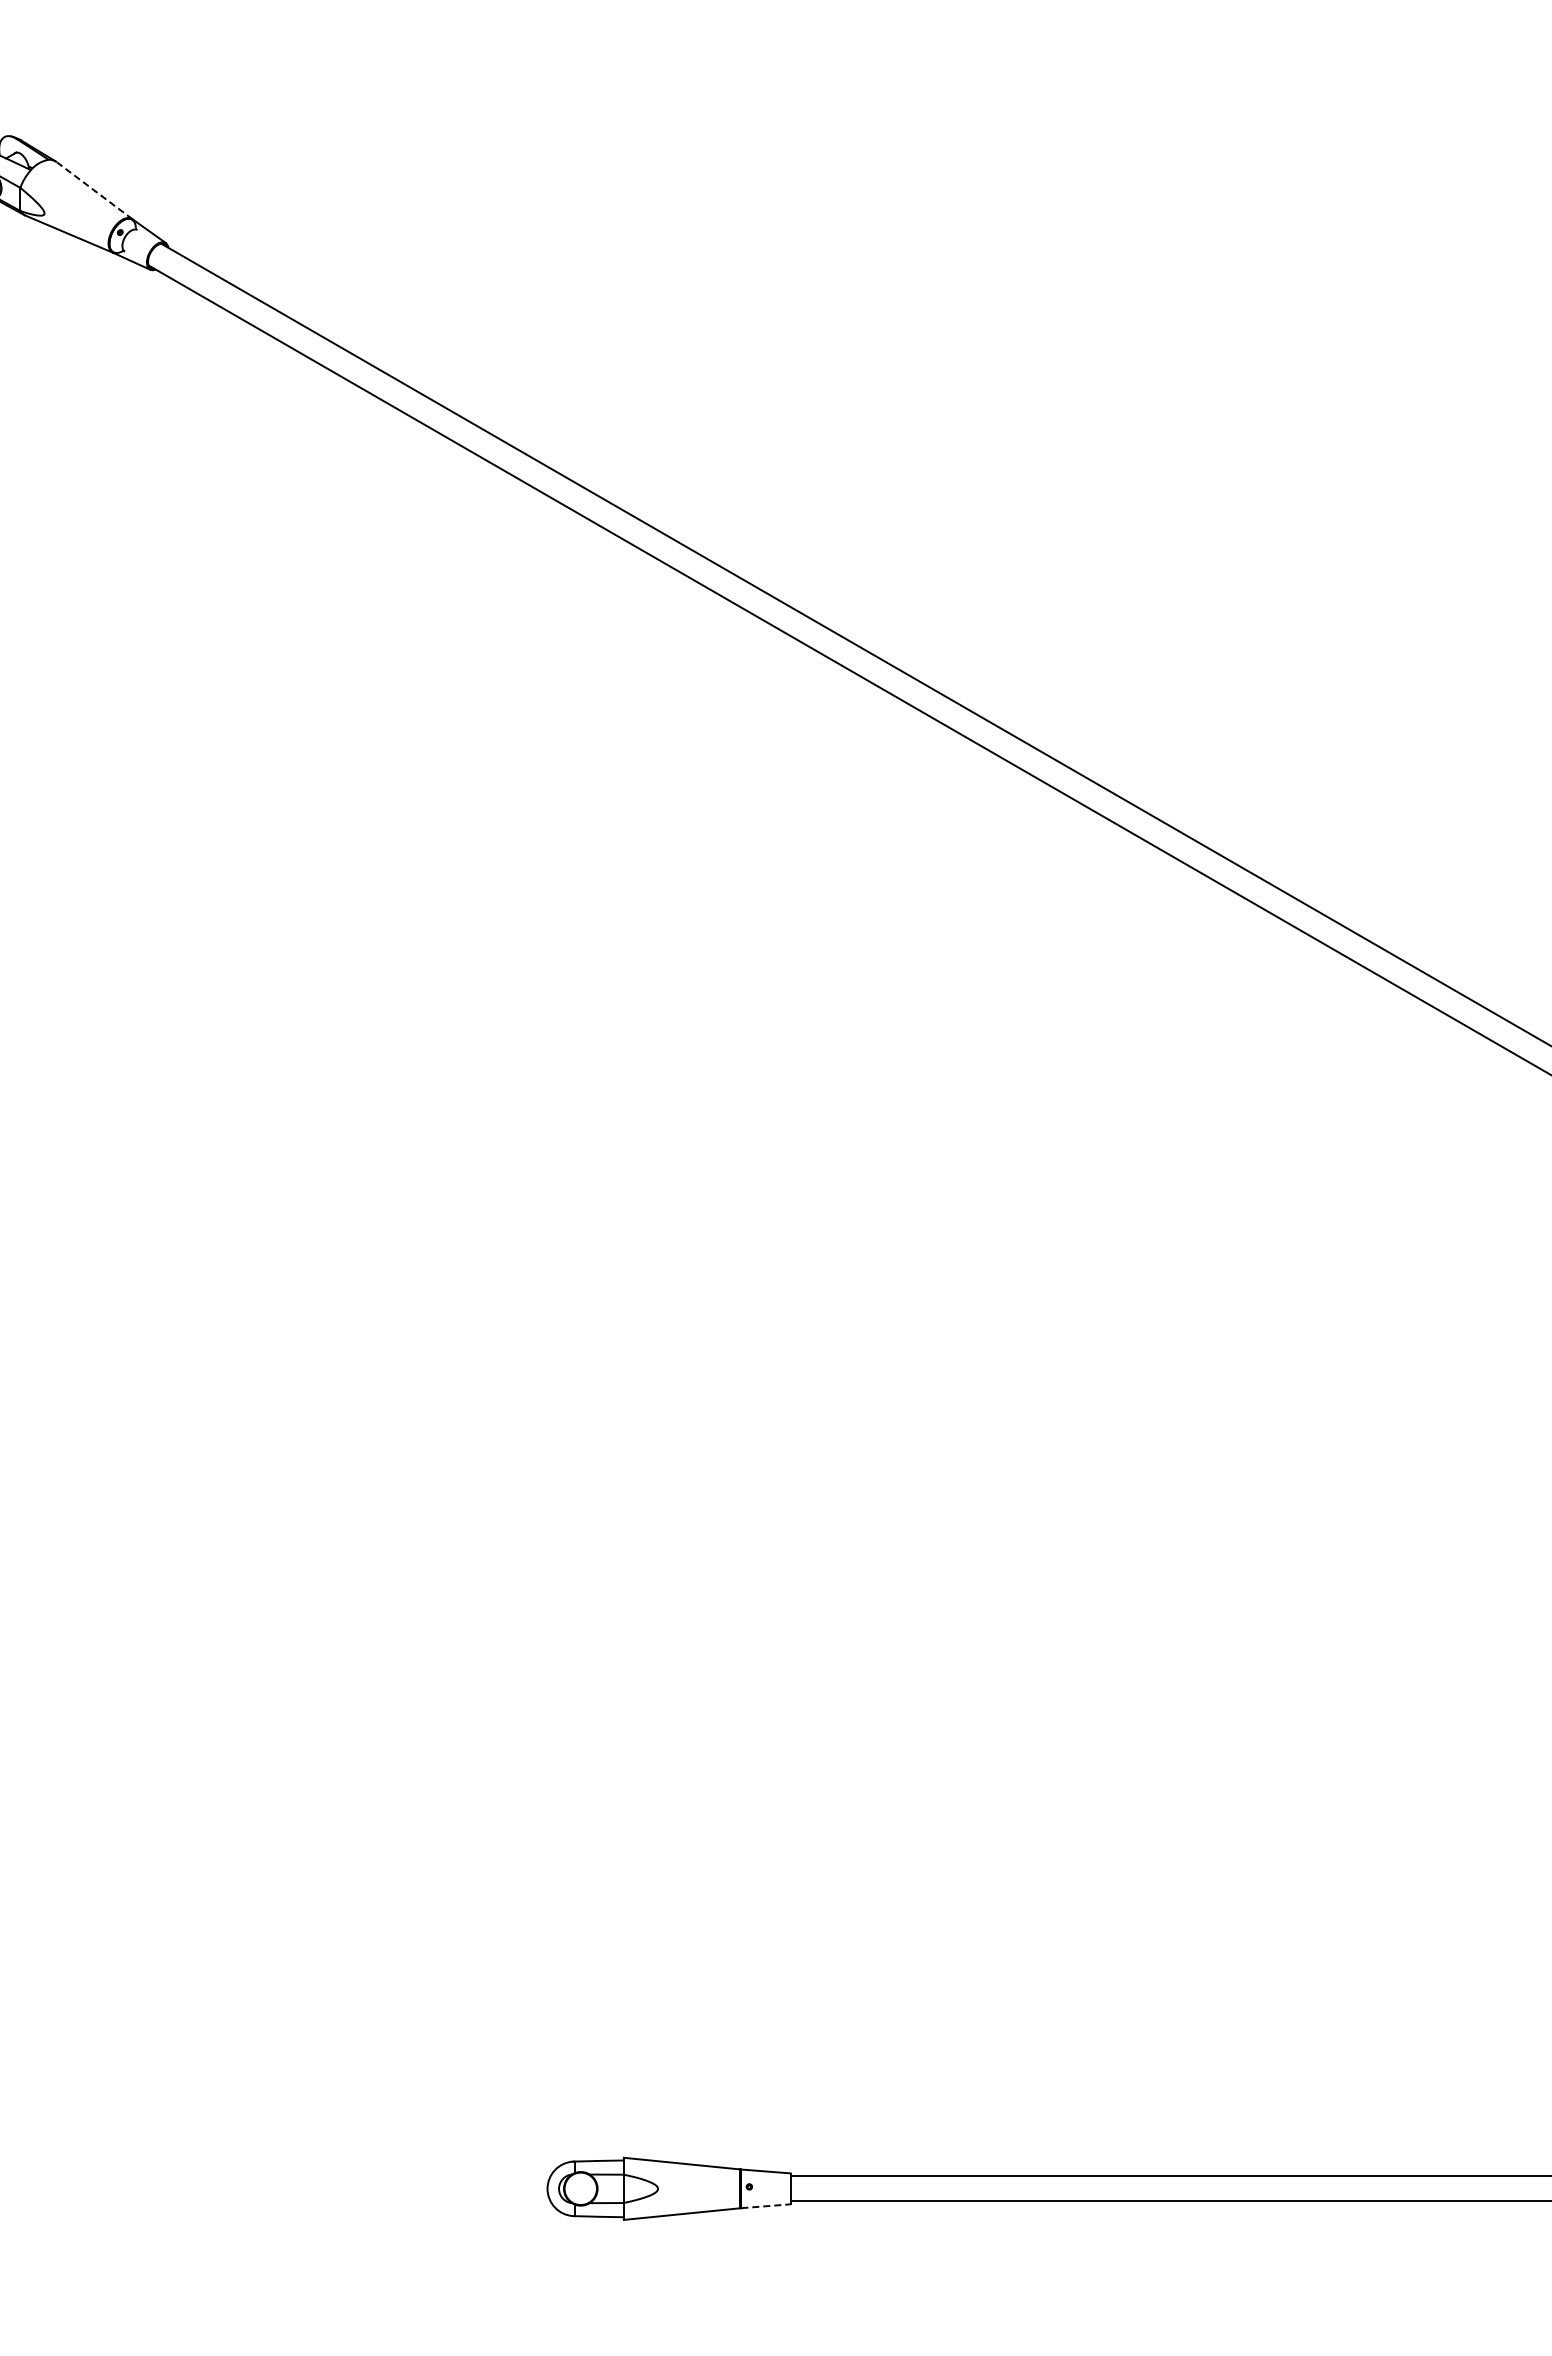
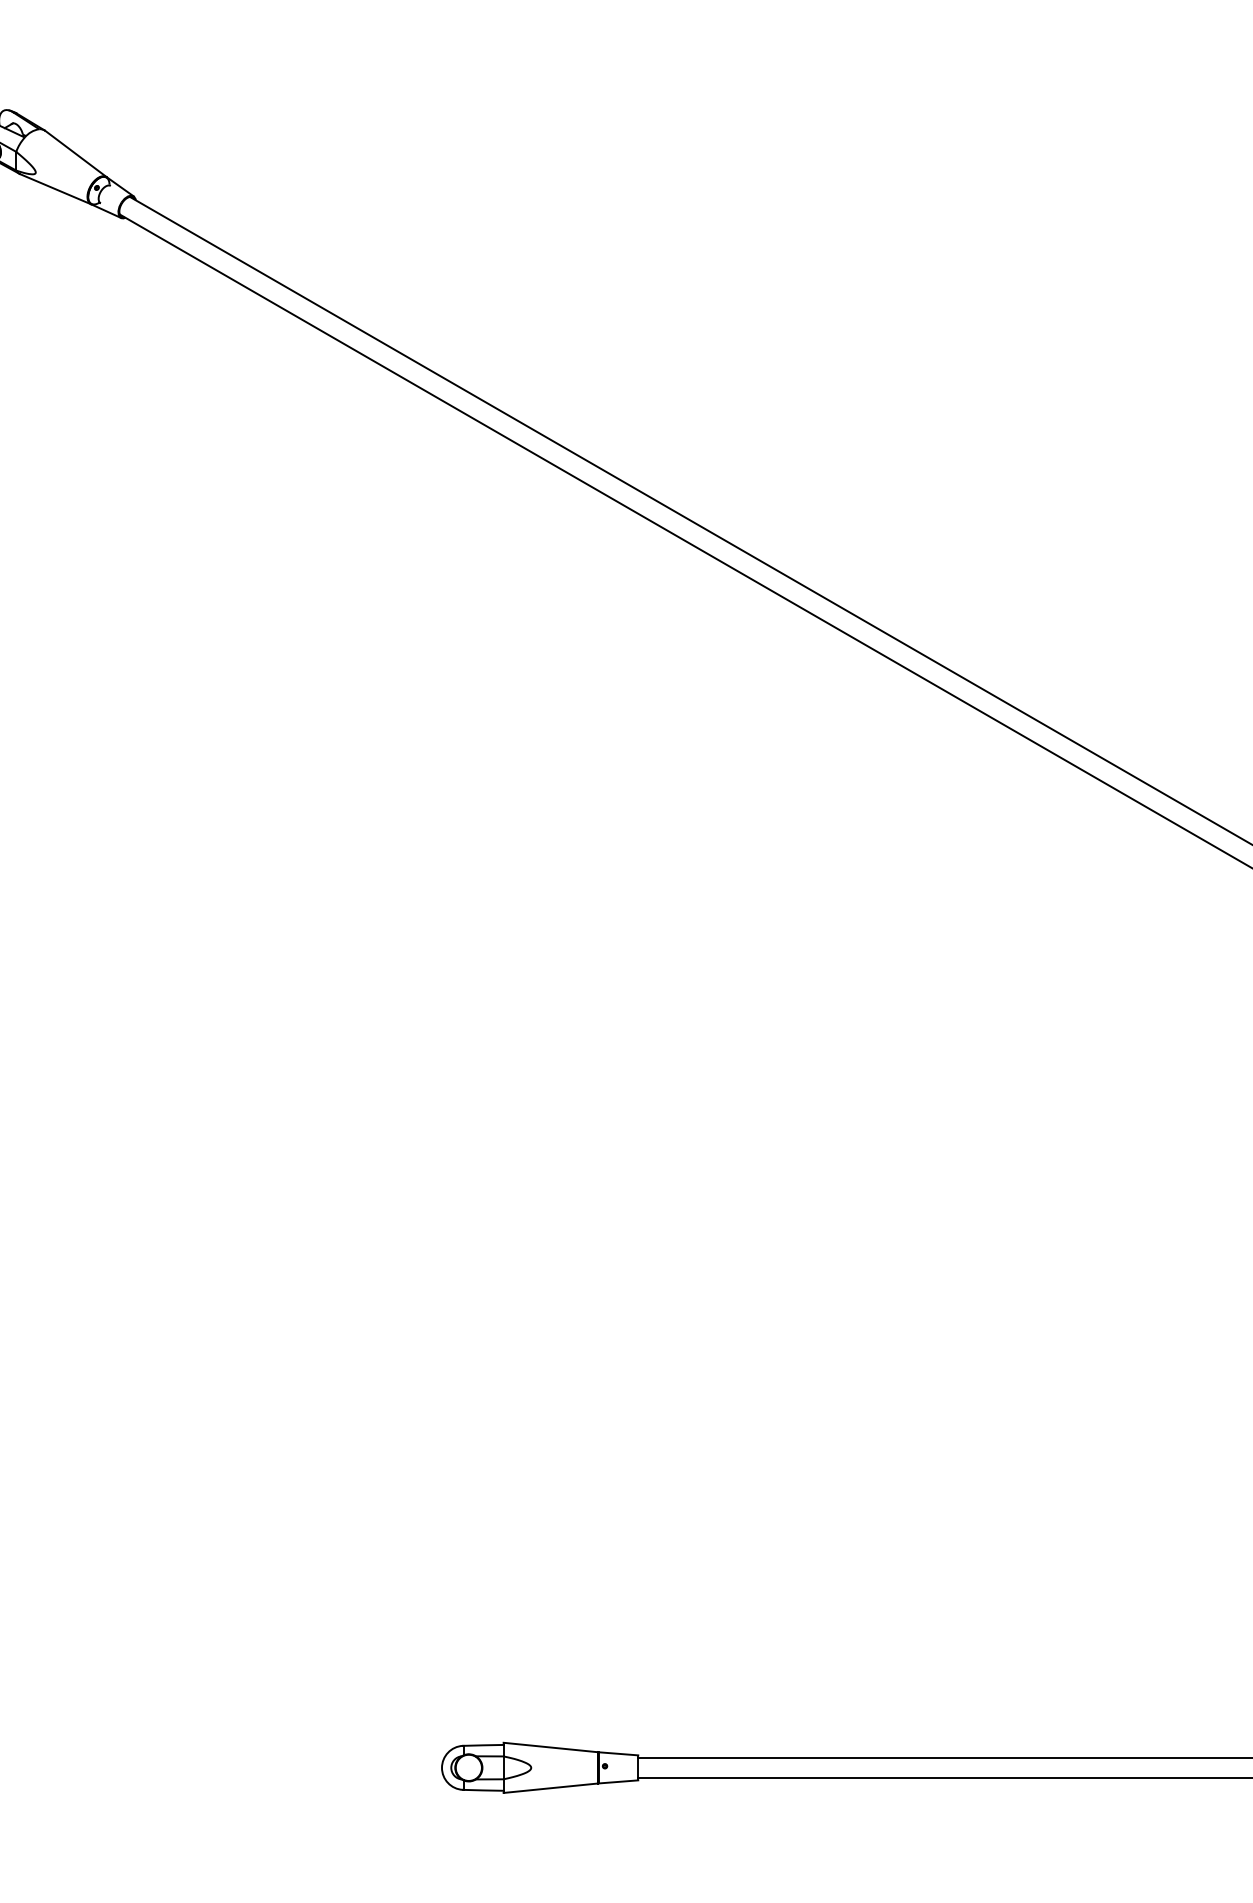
line: (94, 190) -> (76, 153), dashed -> solid
line: (765, 2206) -> (618, 1782), dashed -> solid

